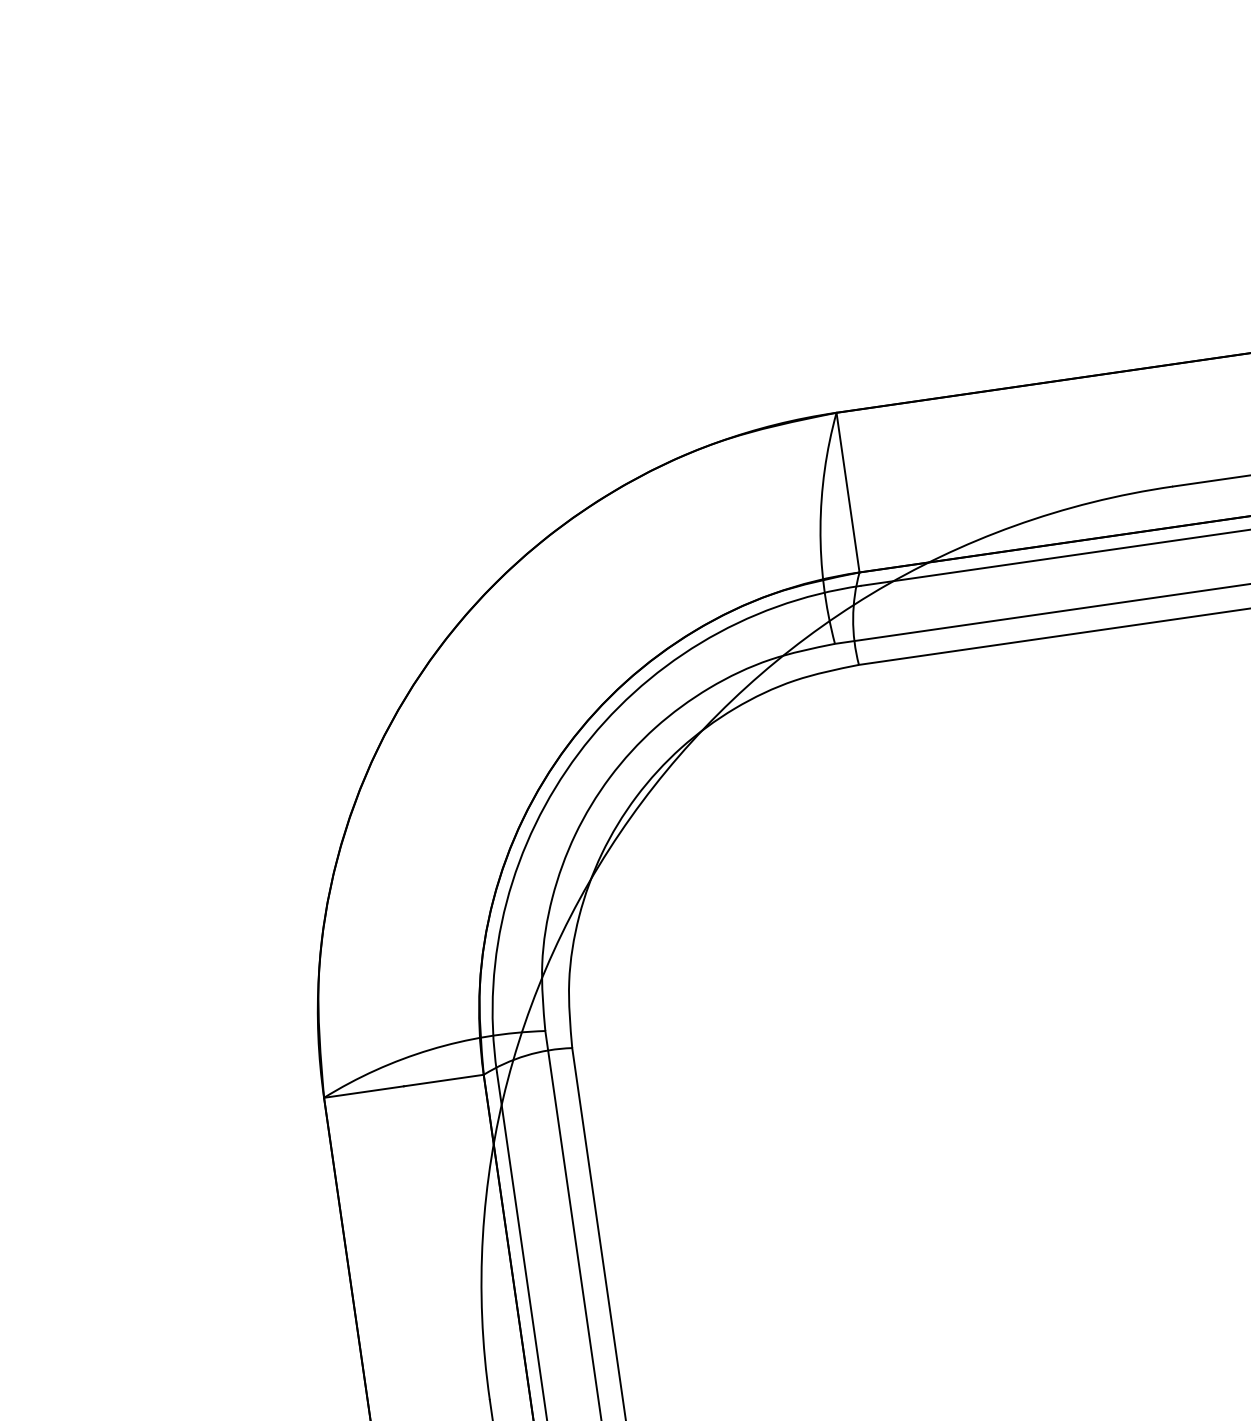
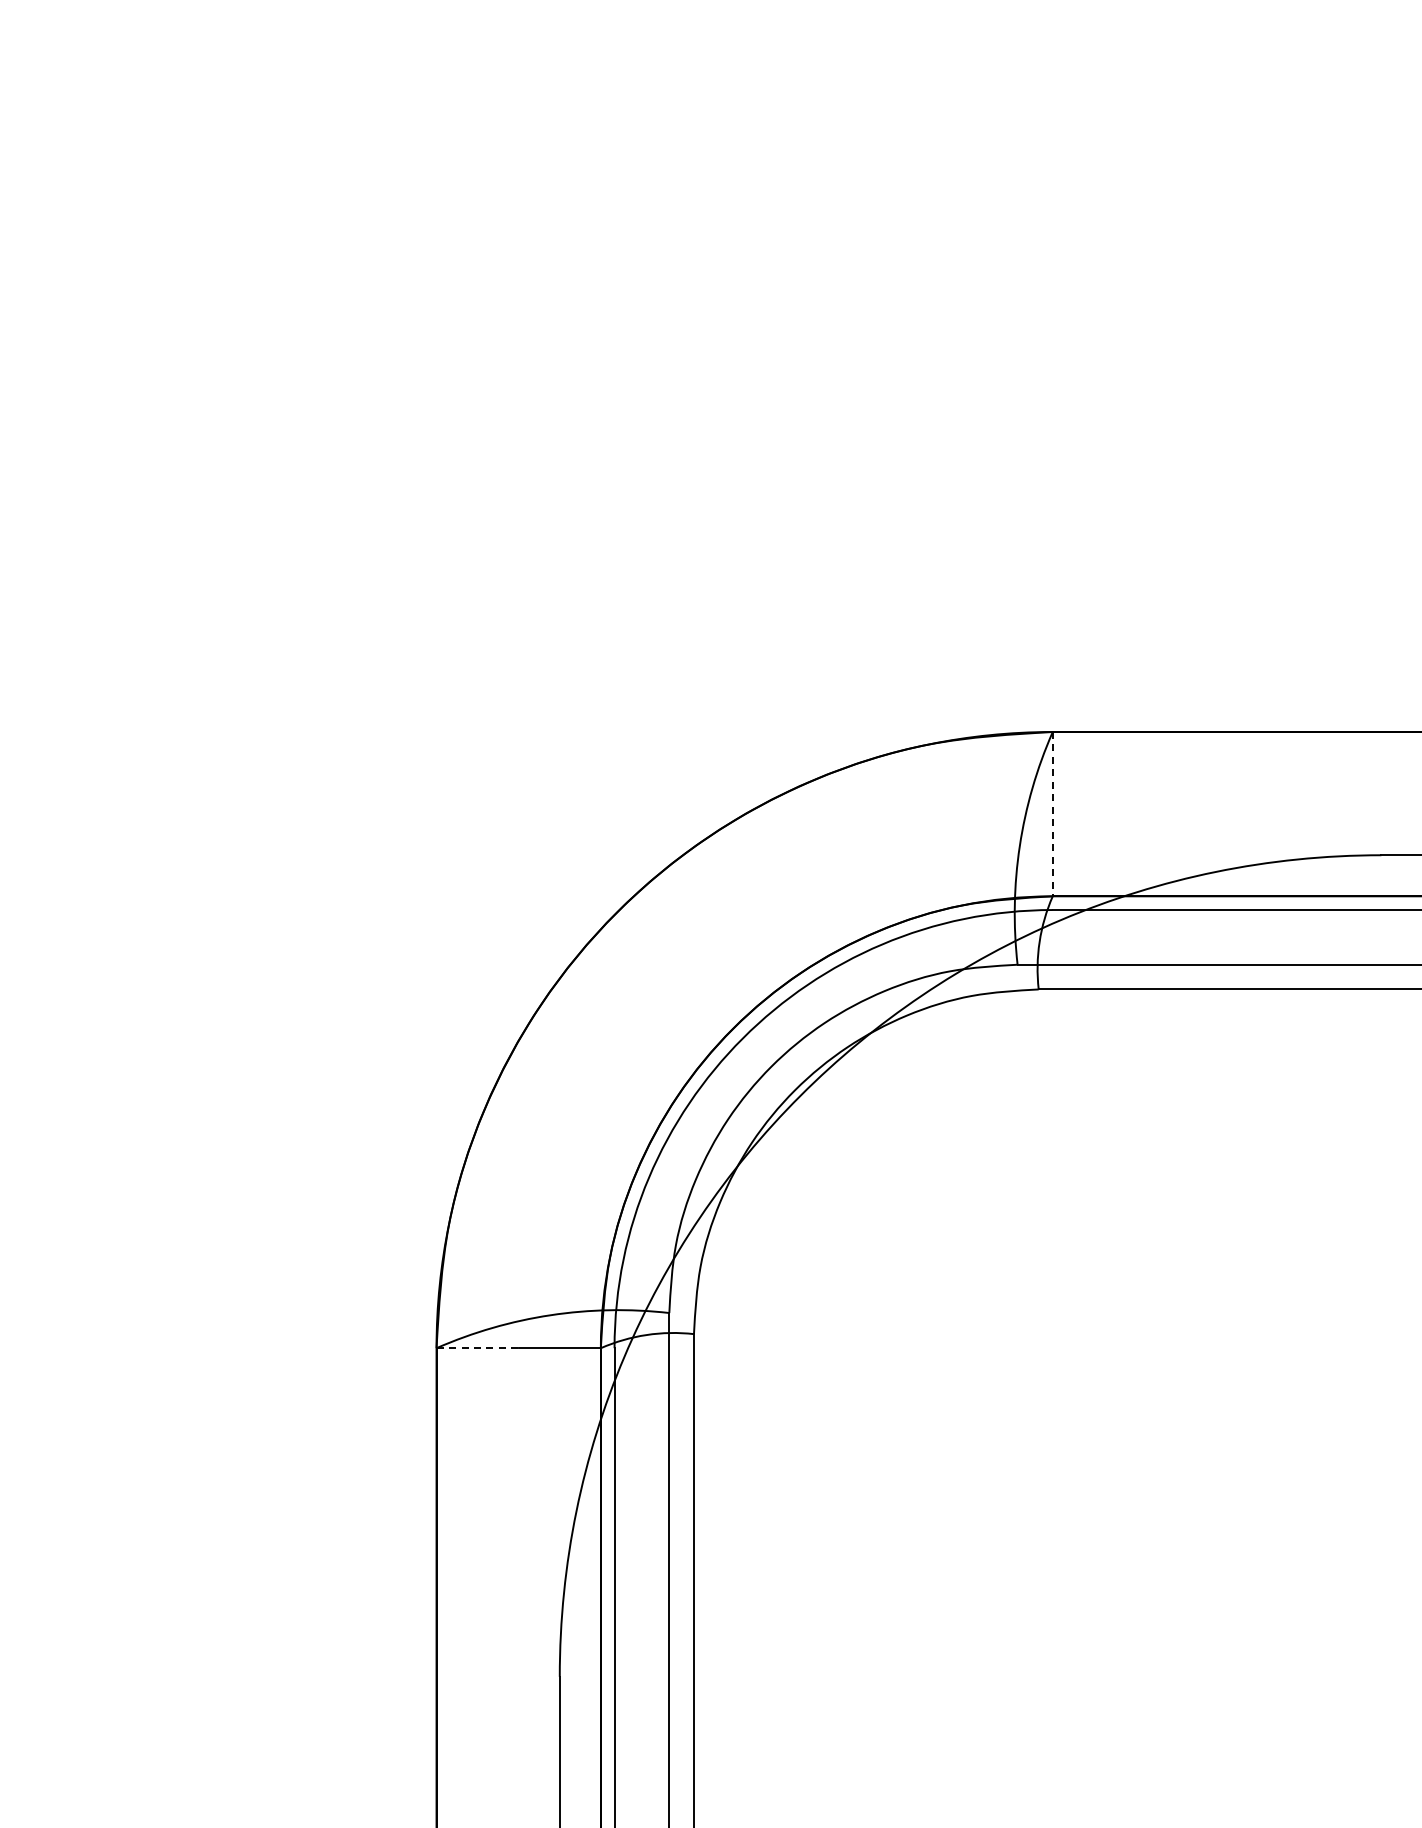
line: (847, 492) -> (1052, 814), solid -> dashed
line: (364, 1092) -> (478, 1348), solid -> dashed

